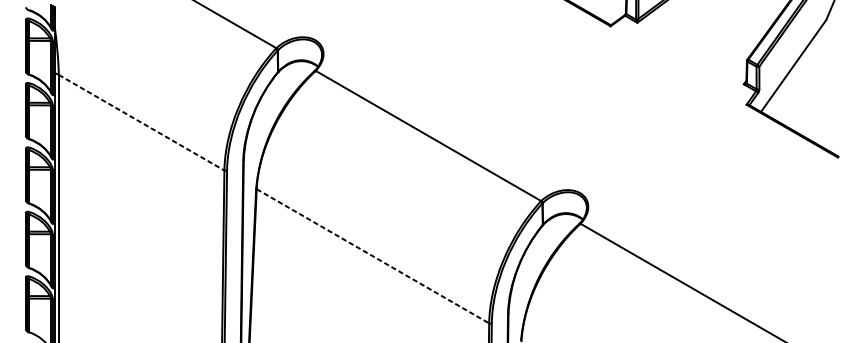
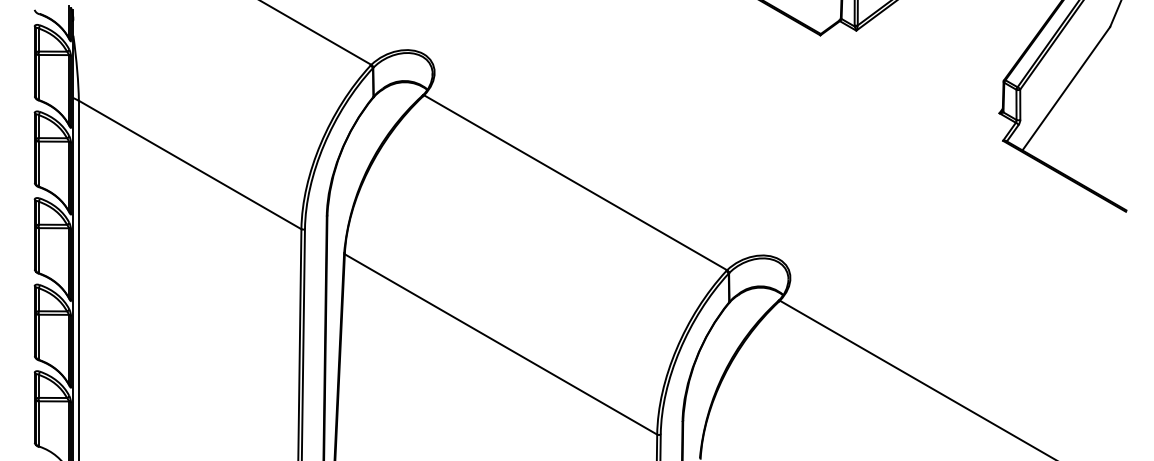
line: (141, 123) -> (190, 165), dashed -> solid
line: (373, 256) -> (501, 344), dashed -> solid

